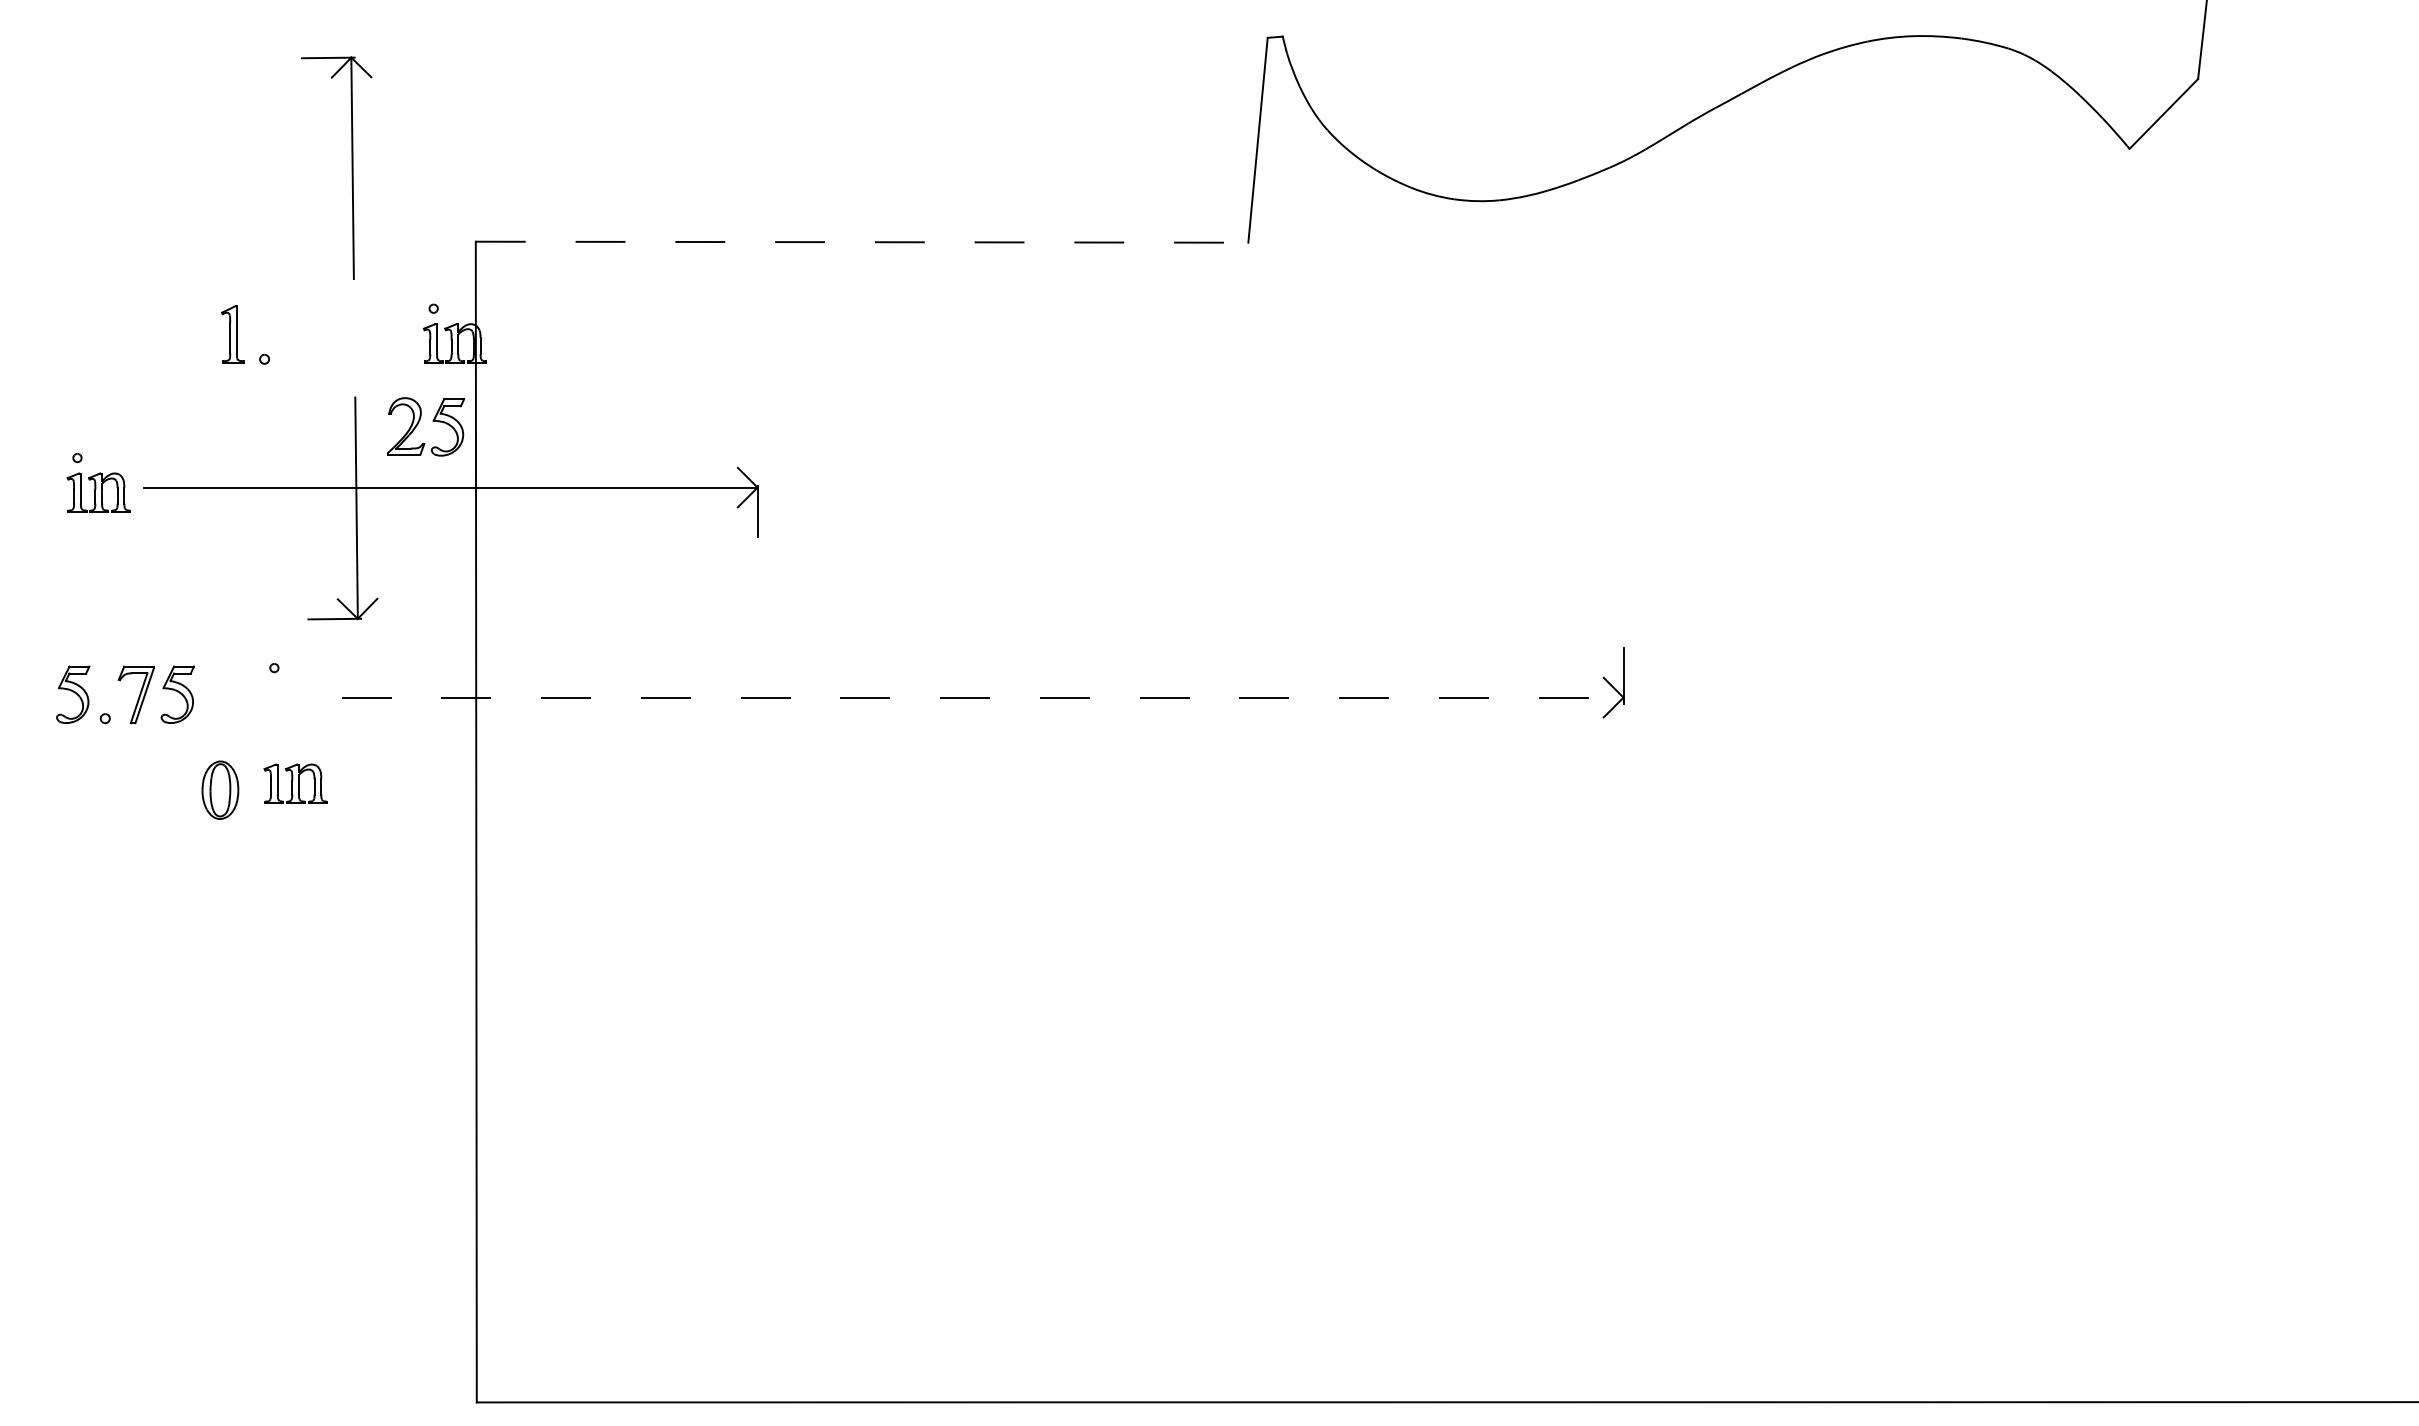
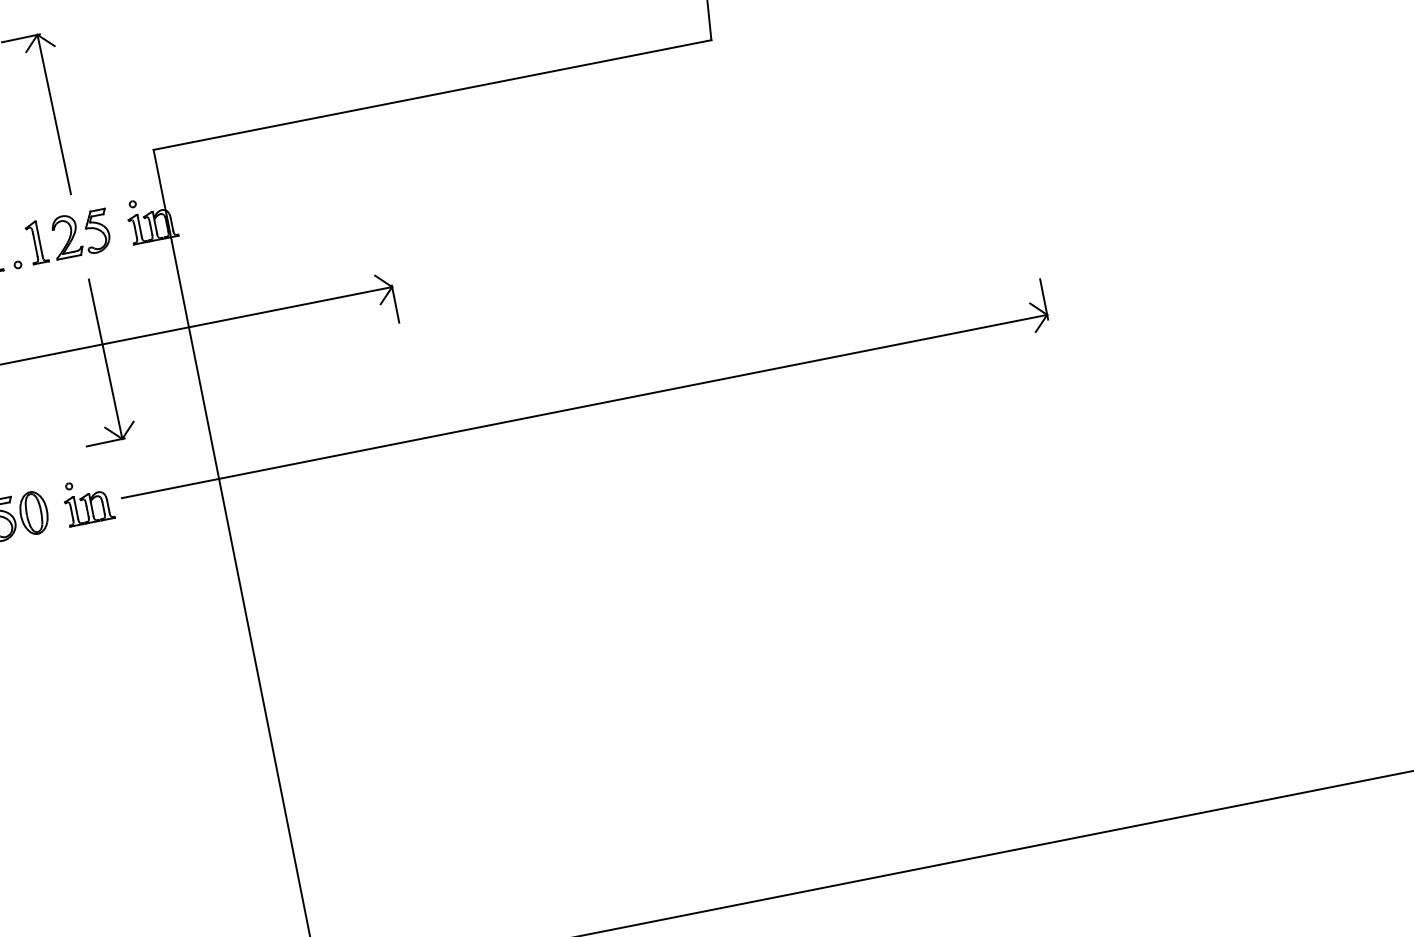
line: (862, 242) -> (432, 95), dashed -> solid
part: (295, 334) -> (36, 242), added
part: (419, 422) -> (75, 231), moved
line: (982, 697) -> (584, 406), dashed -> solid
part: (295, 783) -> (89, 508), moved
part: (220, 789) -> (33, 512), moved

